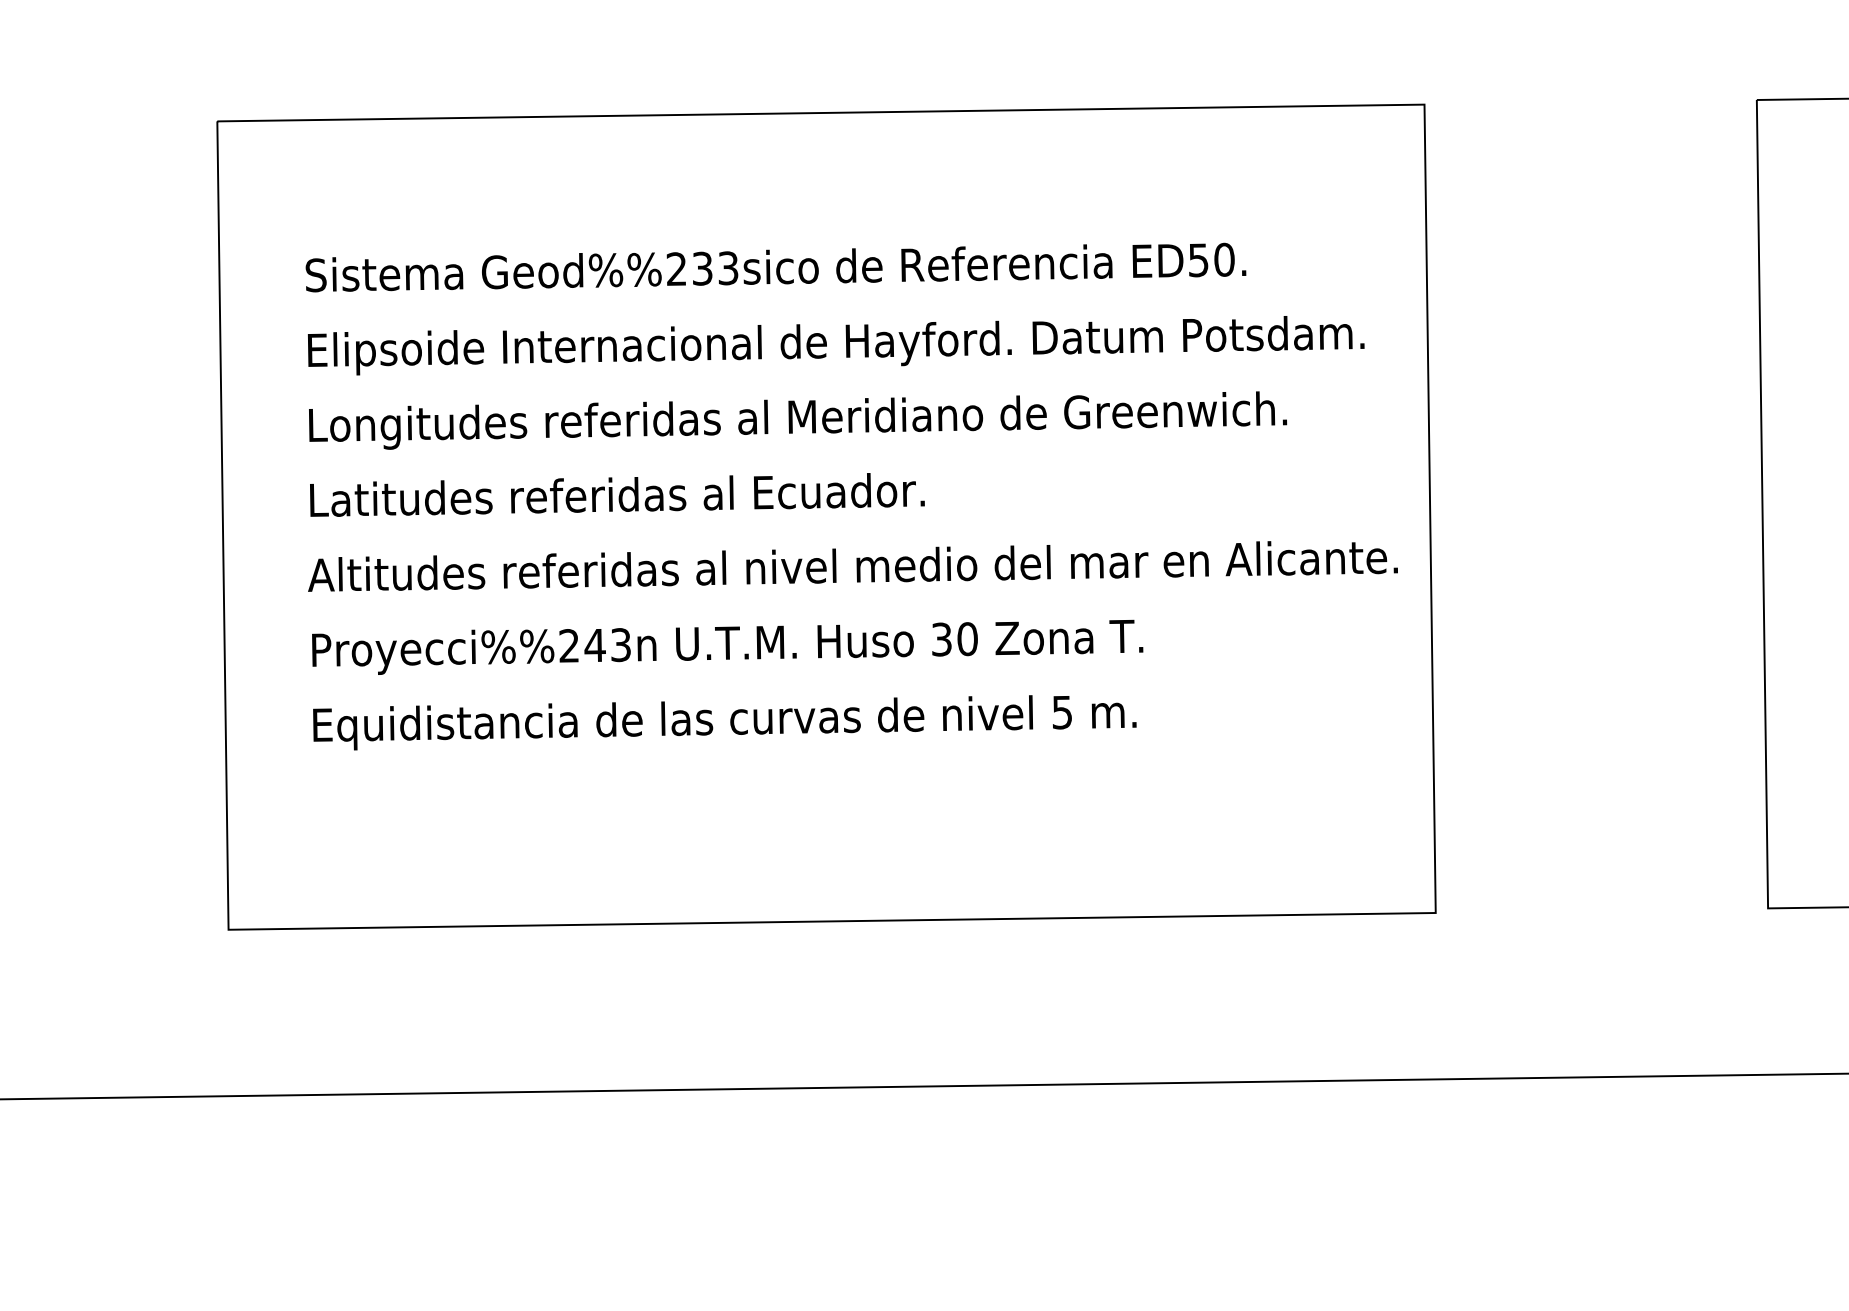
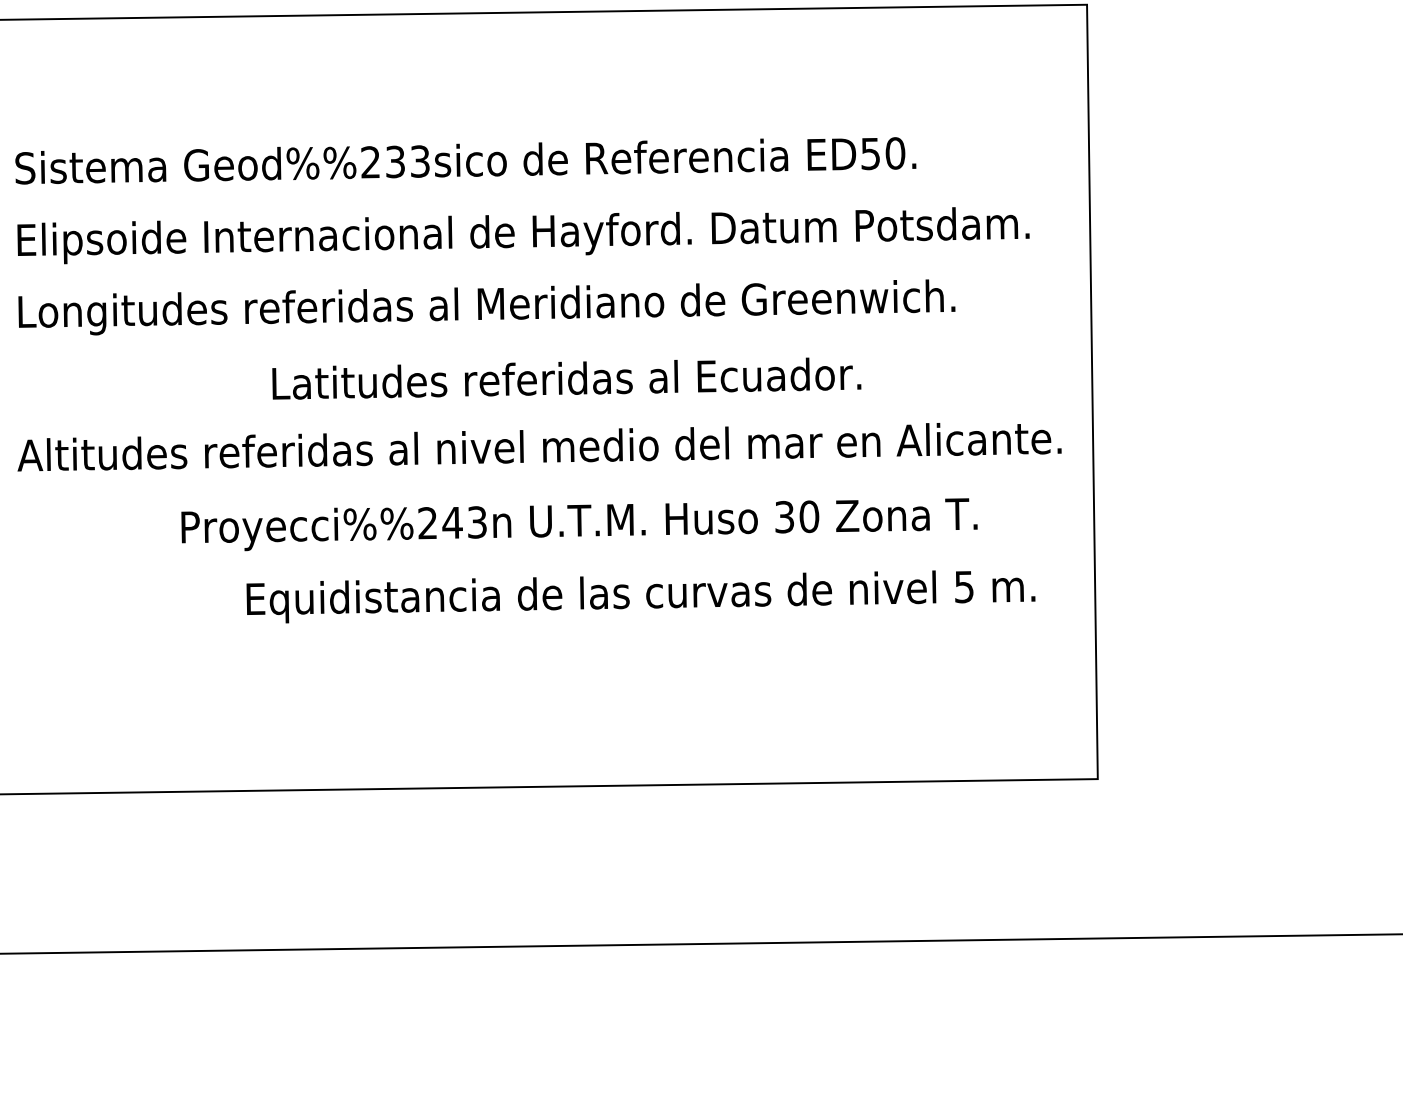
text: (617, 494) -> (566, 378), moved
text: (727, 646) -> (579, 523), moved
text: (724, 722) -> (640, 596), moved

